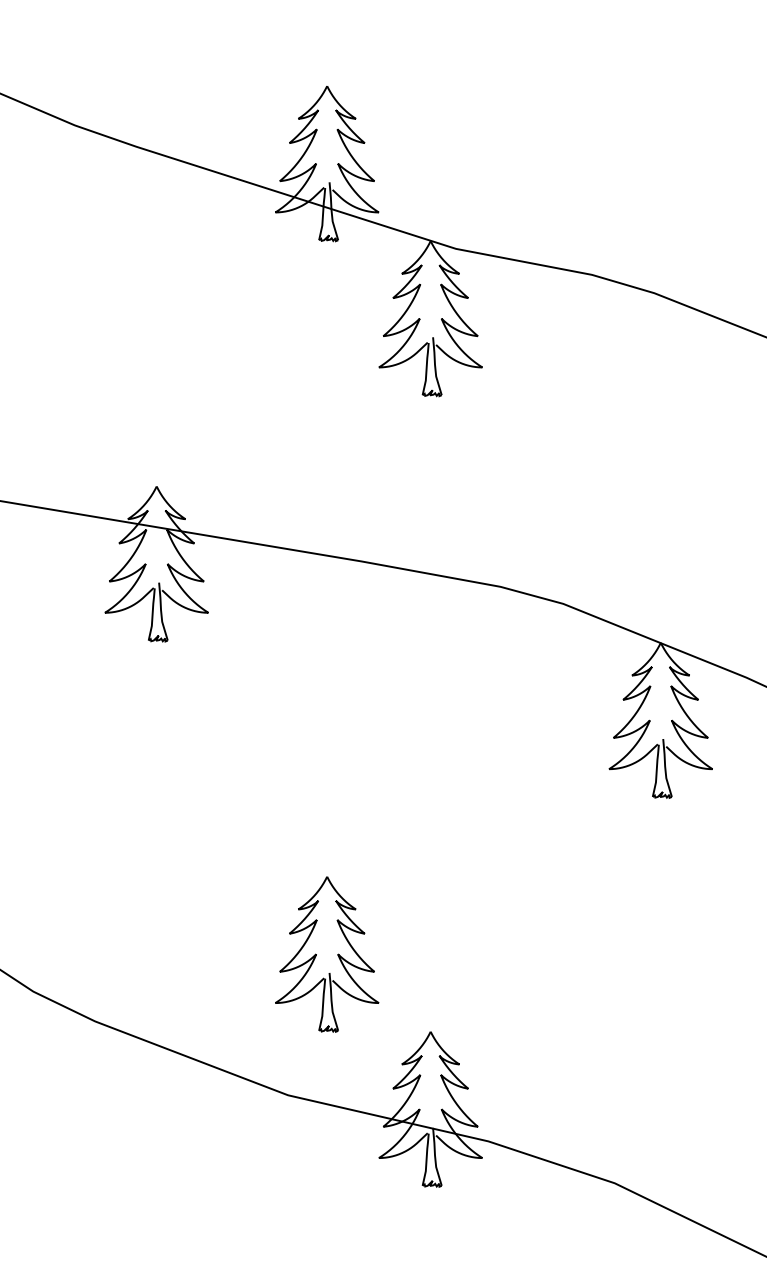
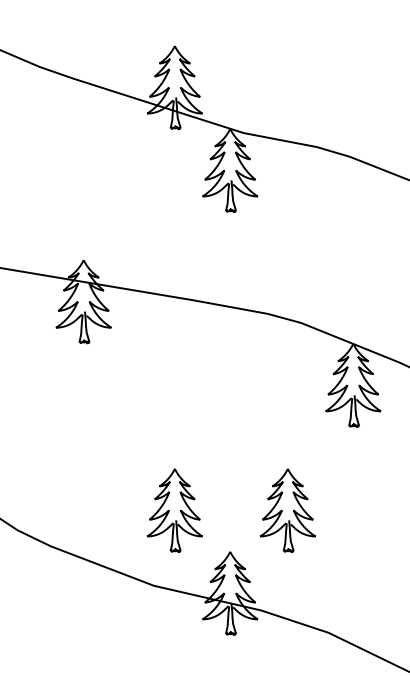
part: (537, 954) -> (287, 510), added

